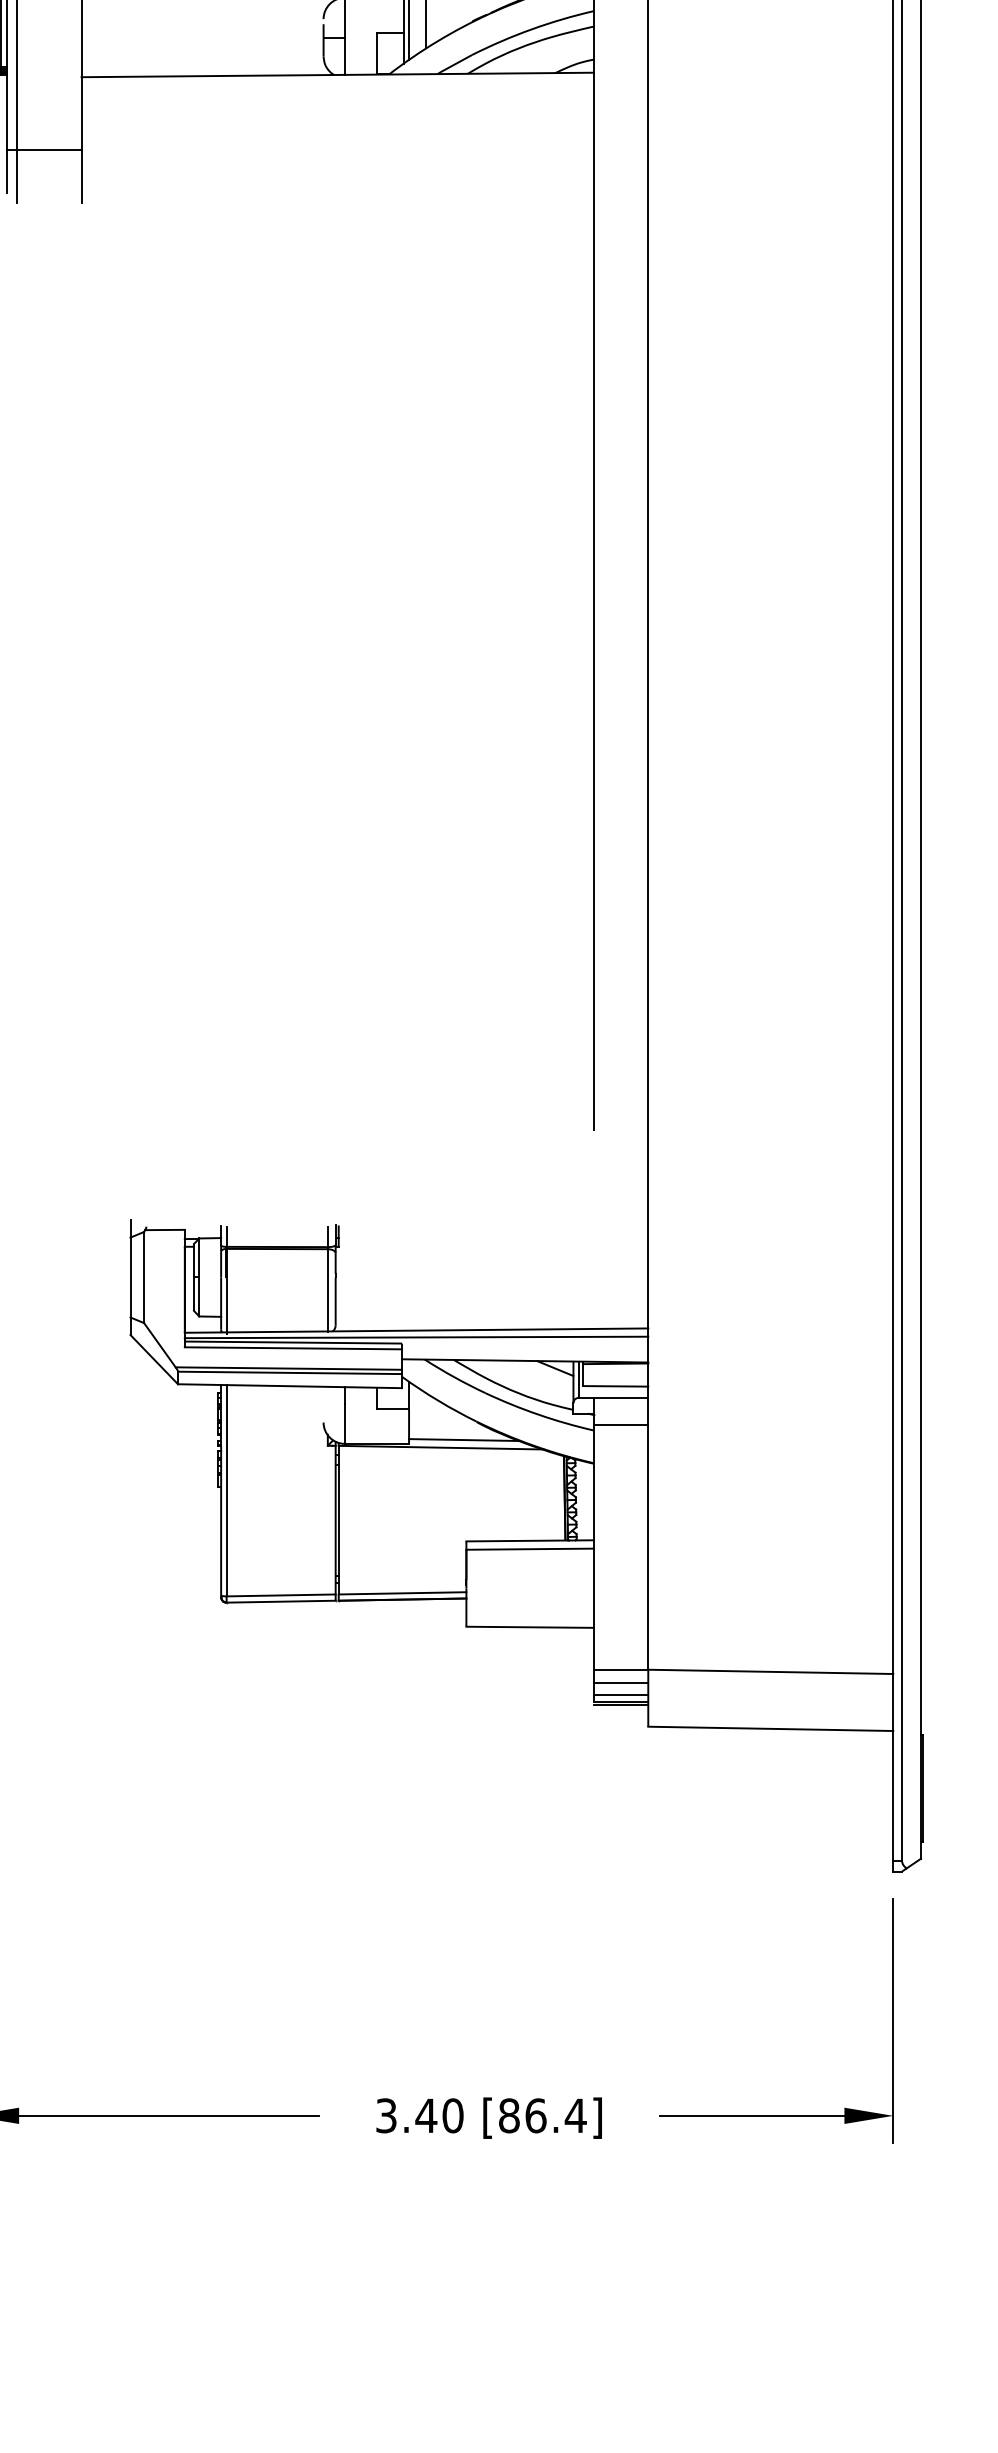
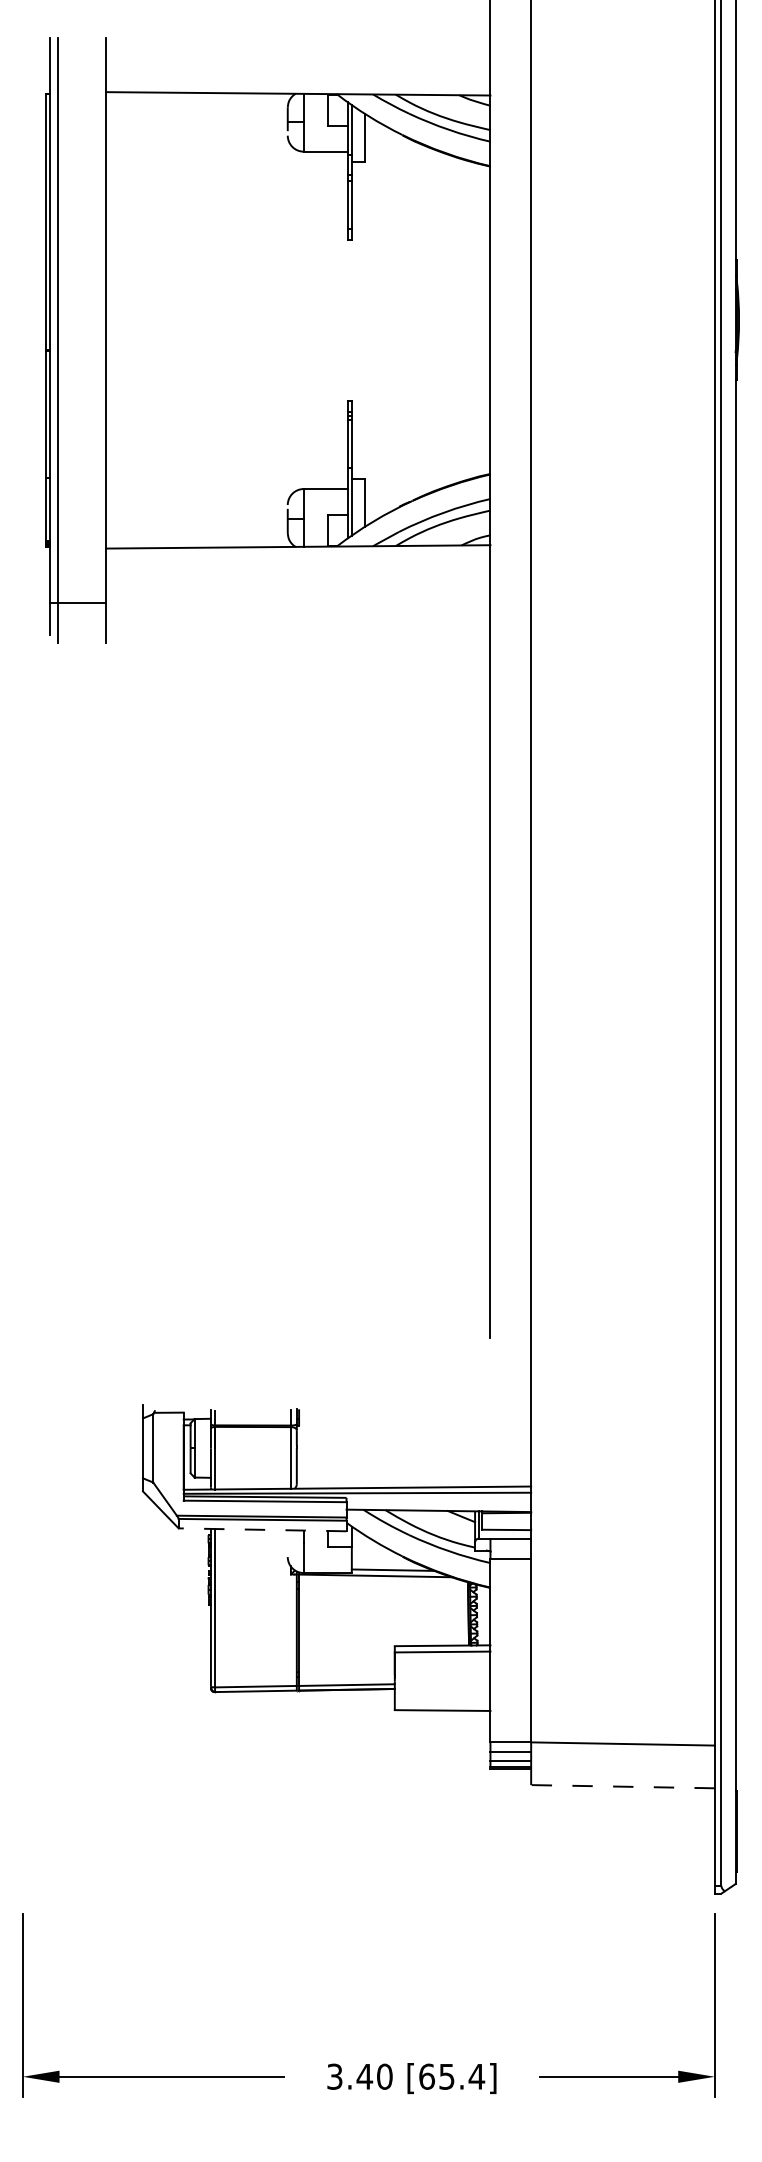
line: (289, 1385) -> (262, 1529), solid -> dashed
line: (770, 1728) -> (622, 1786), solid -> dashed
text: (521, 2115) -> (436, 2076), [86.4] -> [65.4]

